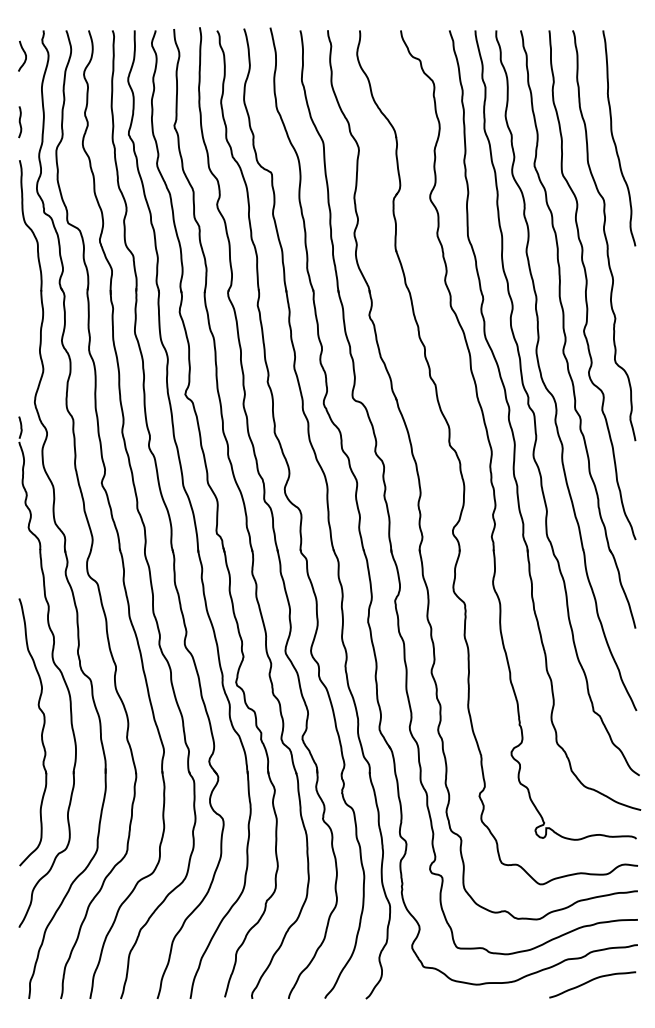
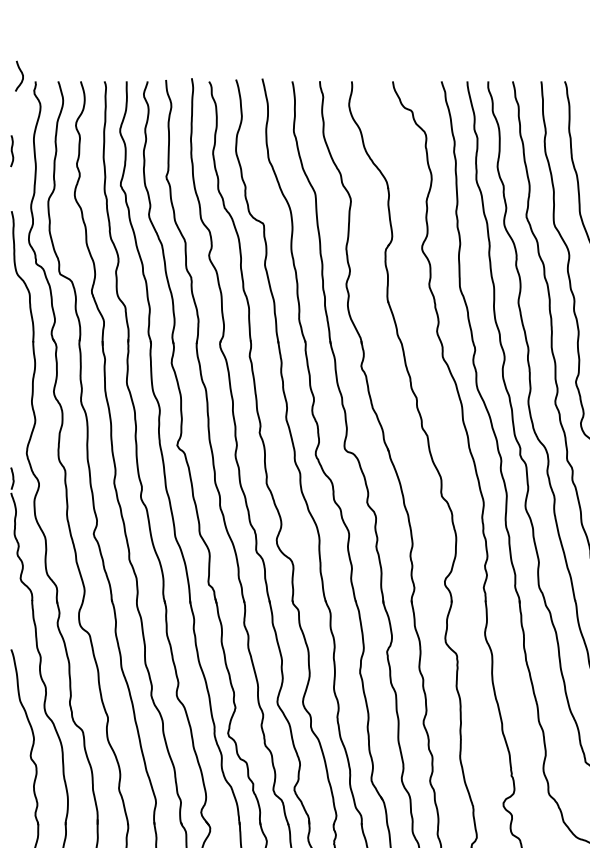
curve: (24, 54) -> (21, 74), moved
curve: (20, 122) -> (12, 151), moved

